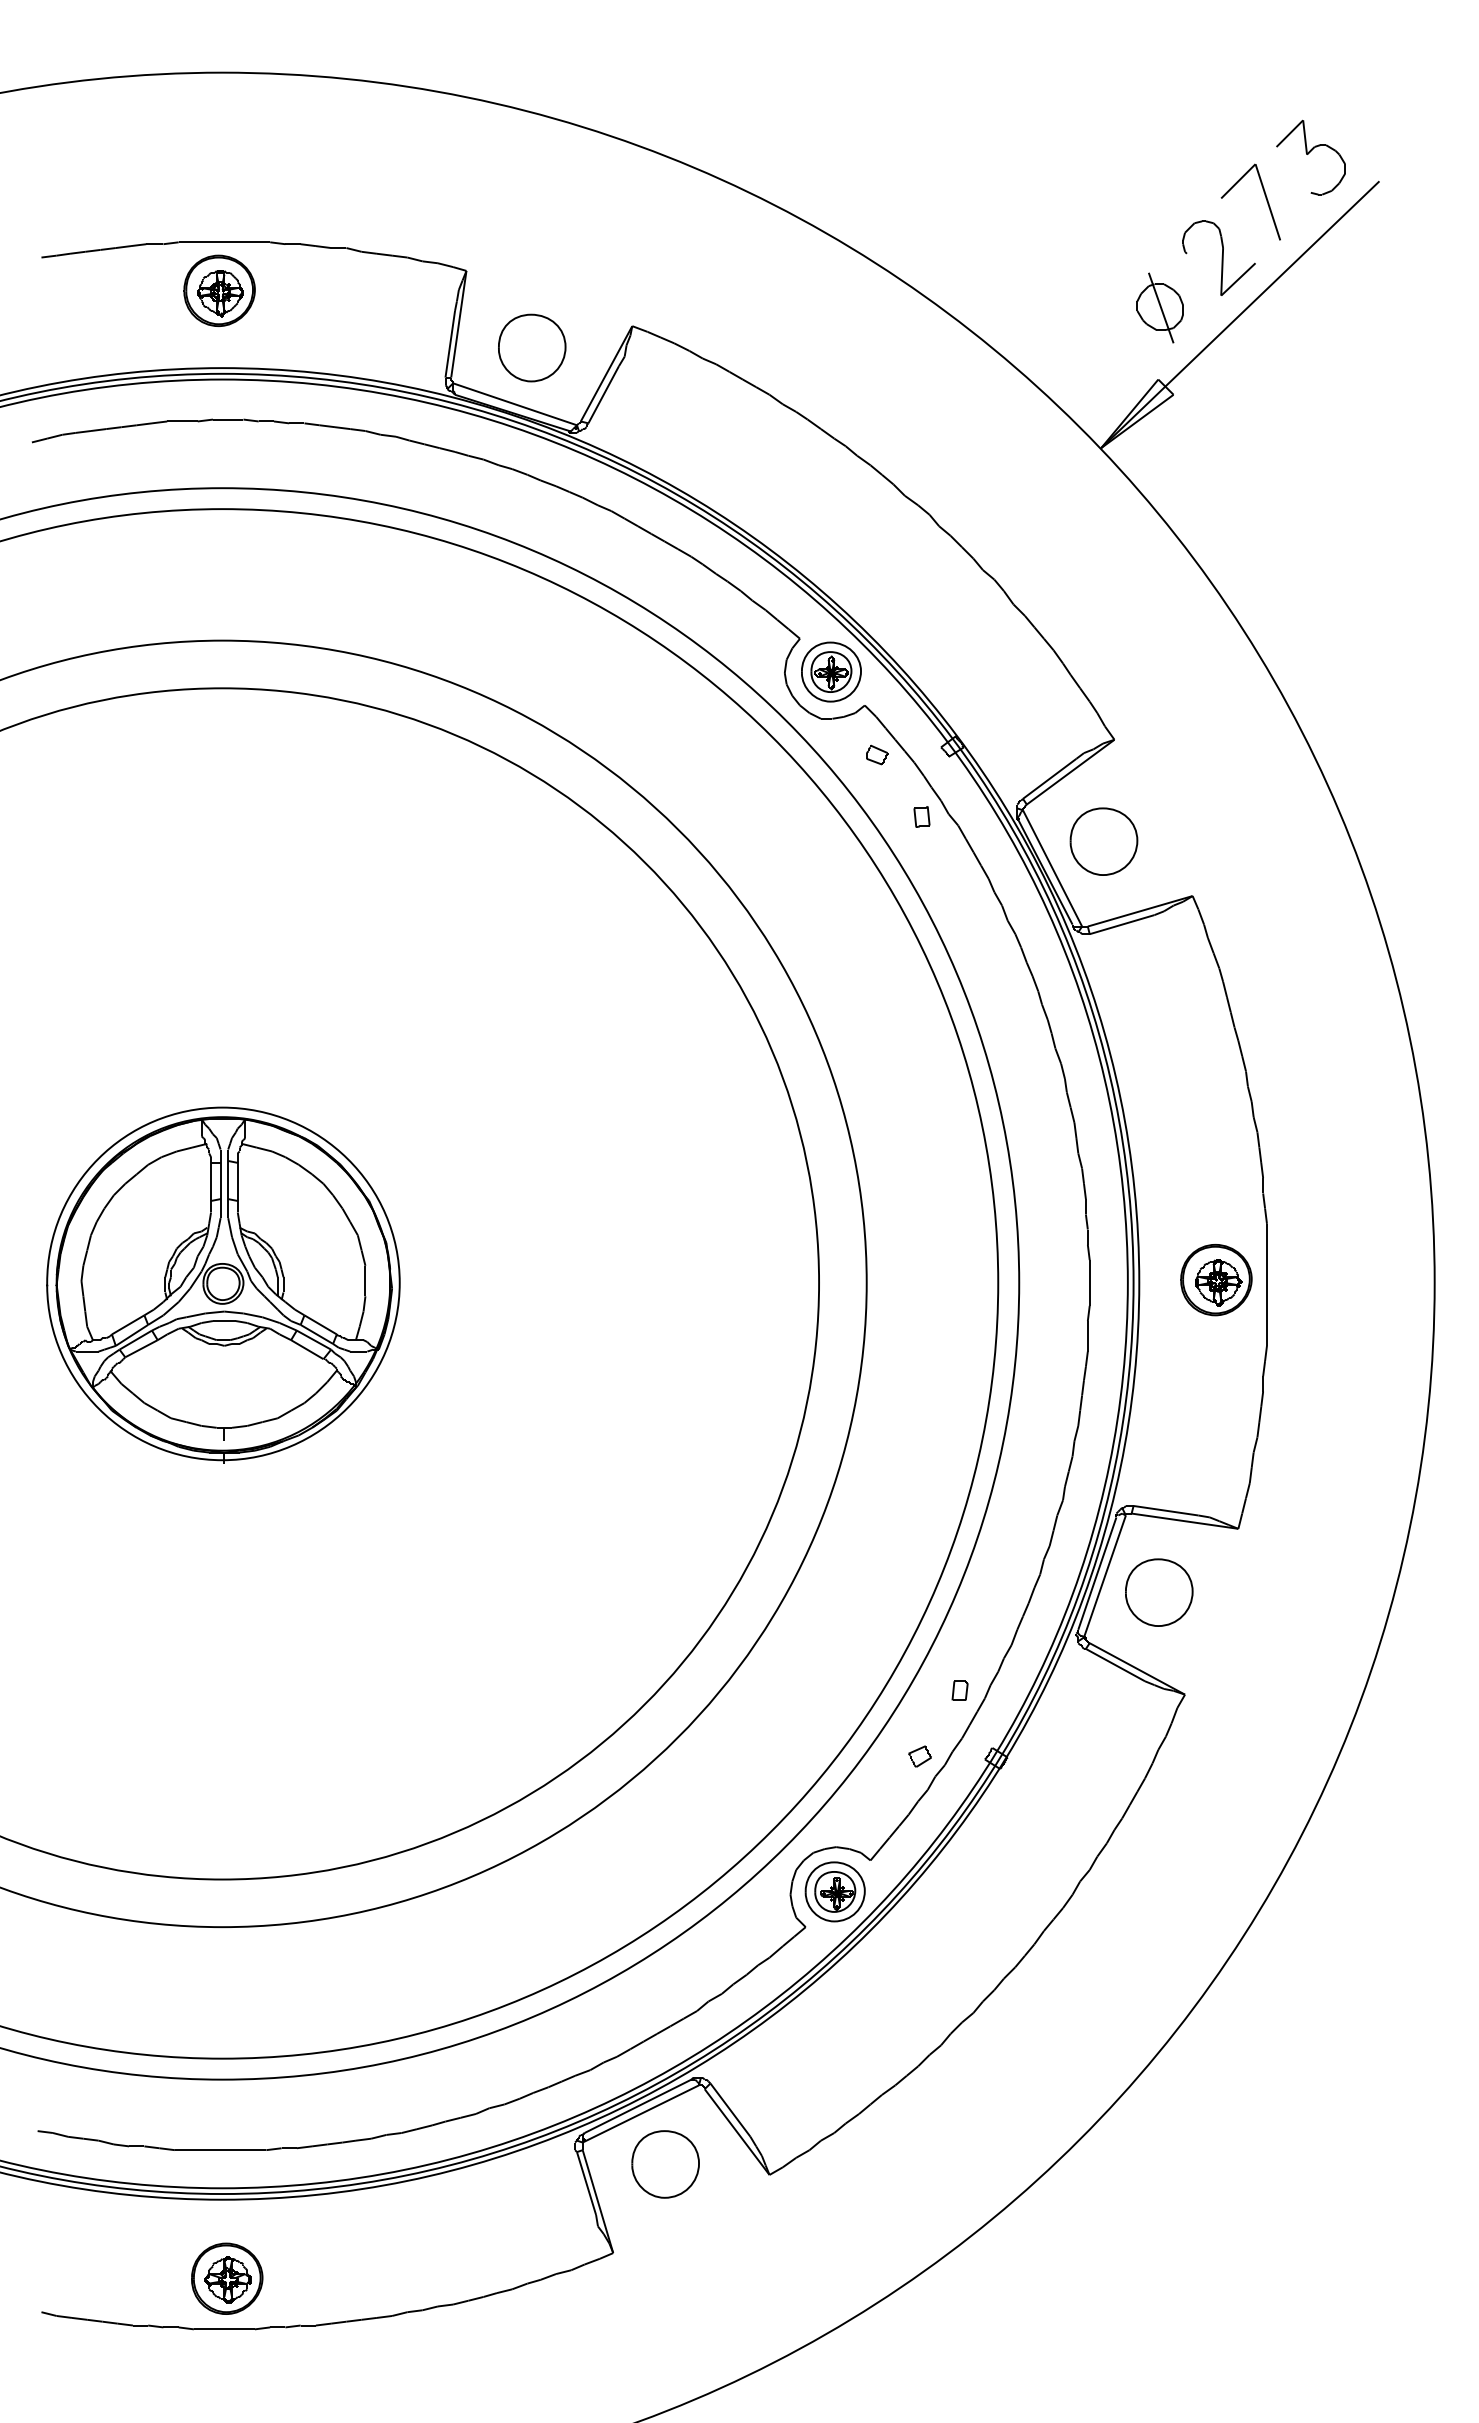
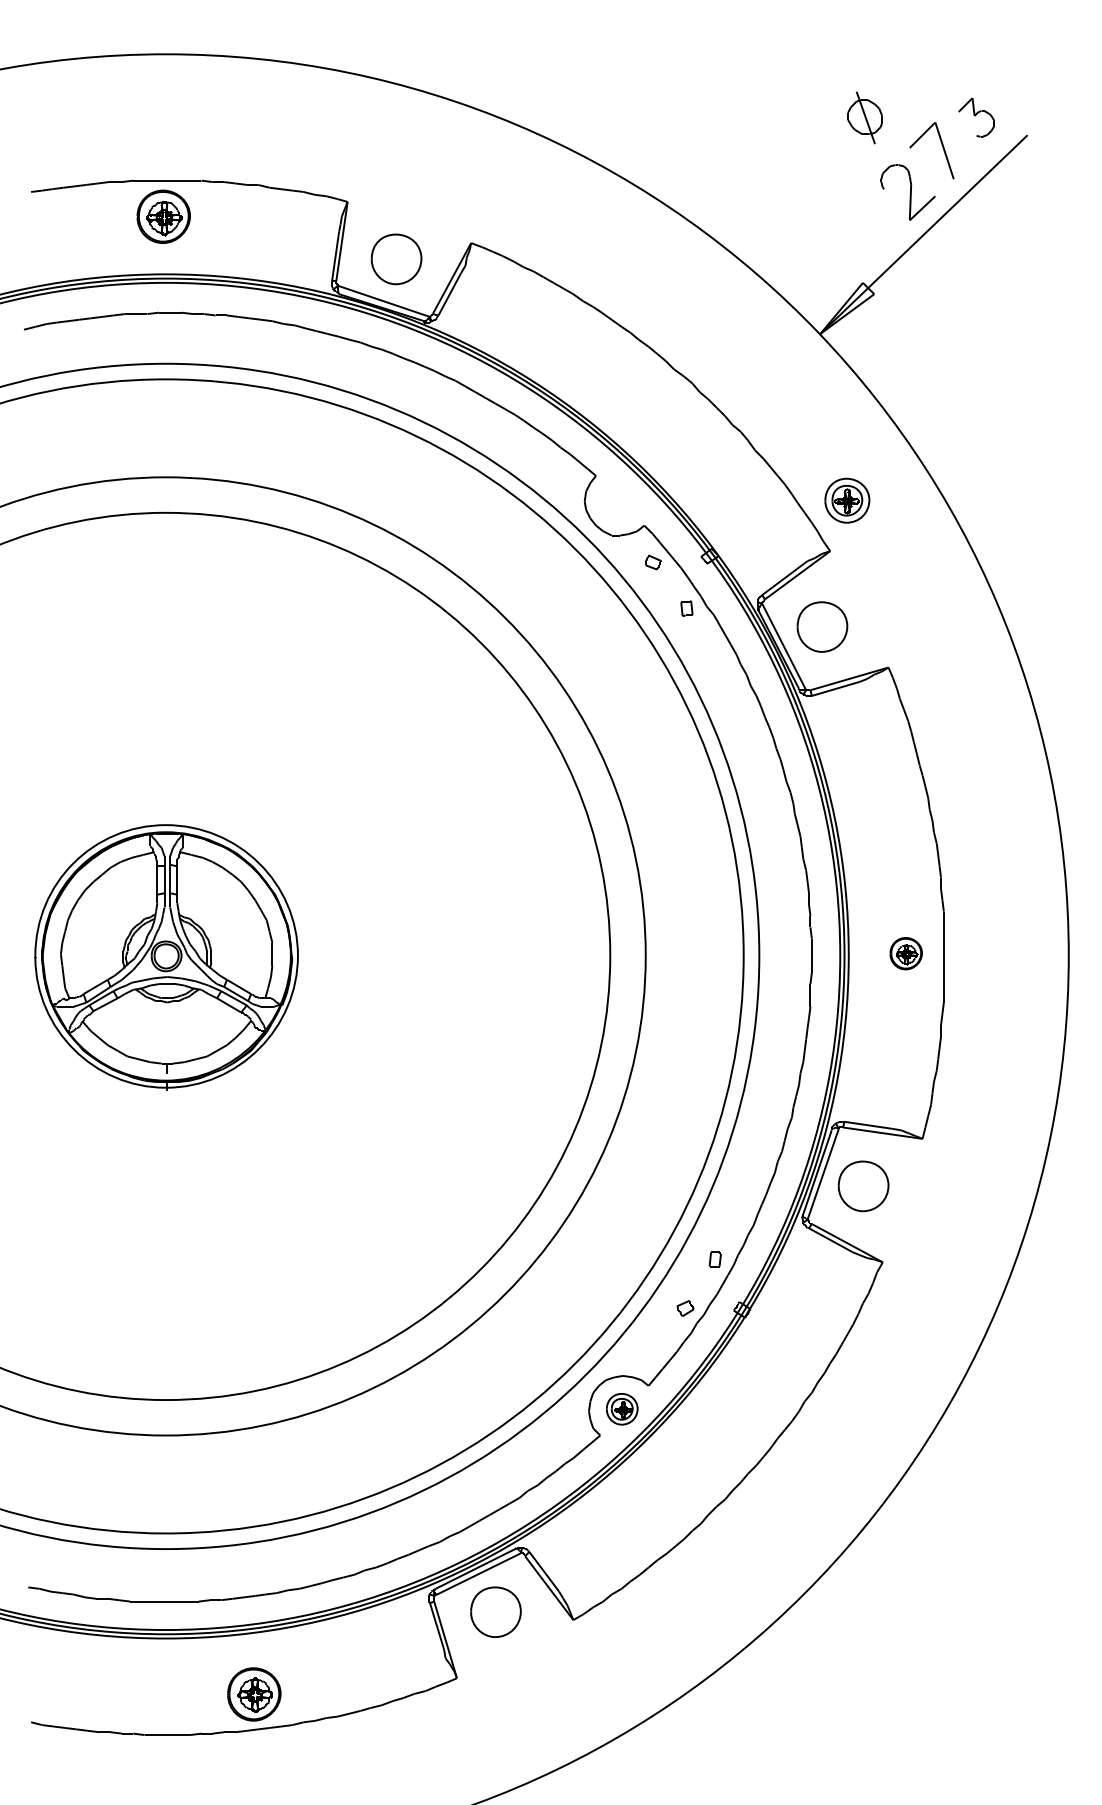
part: (1310, 157) -> (976, 117), size x0.7
part: (1159, 307) -> (864, 117), moved
part: (831, 671) -> (847, 500), moved
part: (1216, 1280) -> (906, 953), size x0.6
part: (834, 1891) -> (621, 1408), size x0.7
part: (227, 2278) -> (254, 1694), moved

